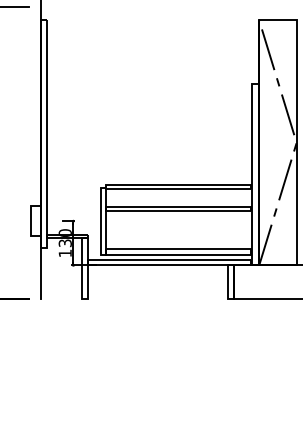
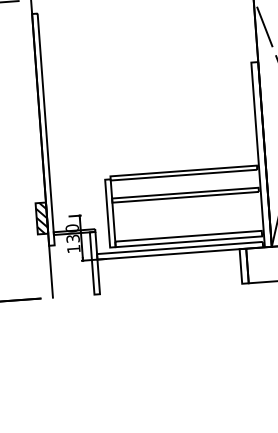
hatch: (36, 220) -> (42, 217), added

